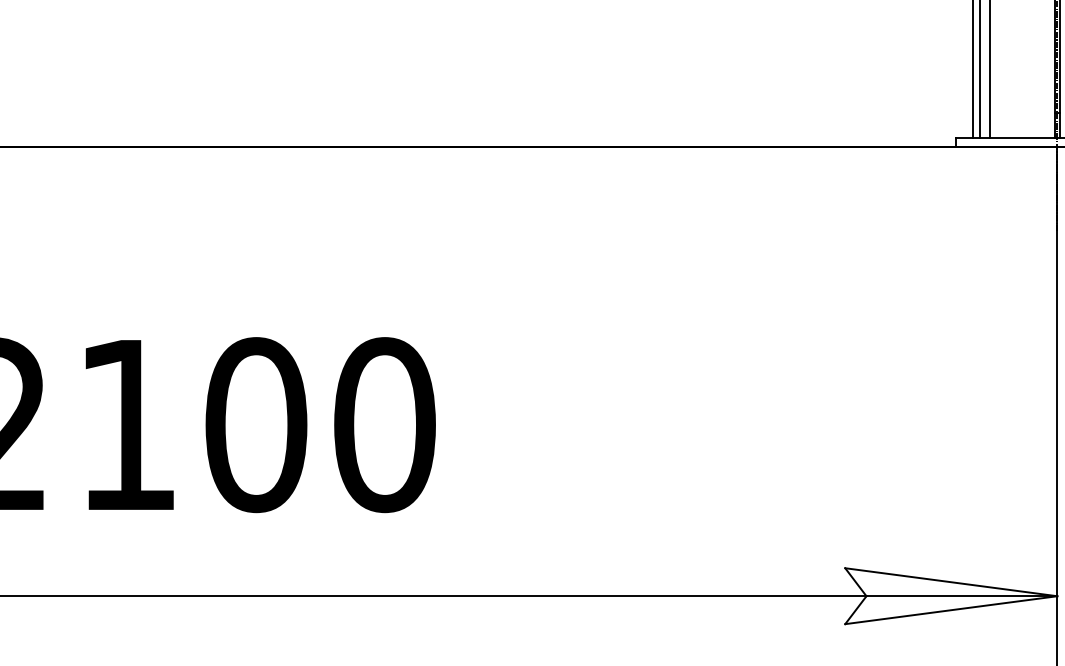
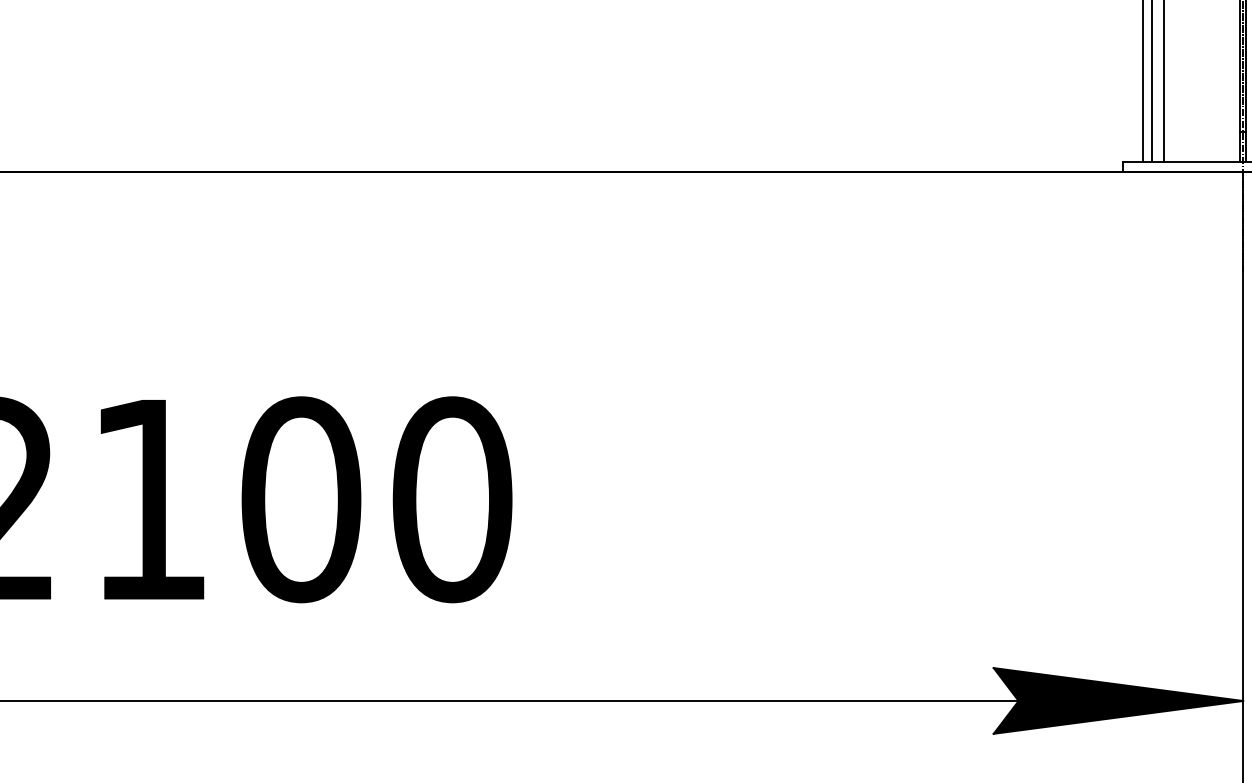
fill: (951, 595) -> (1118, 700), added

